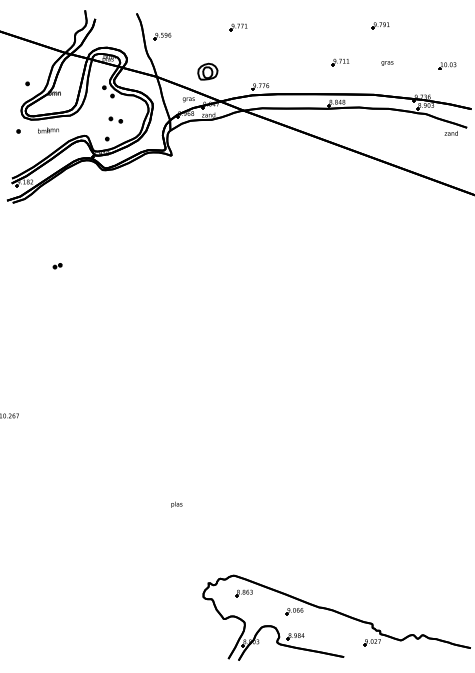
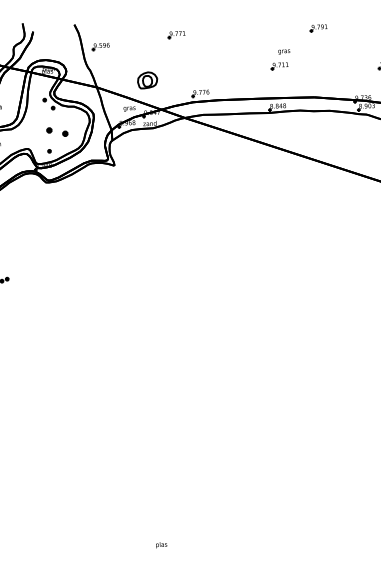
text: (387, 63) -> (284, 52), moved
part: (115, 119) -> (57, 131), size x1.6
text: (176, 504) -> (161, 544), moved

